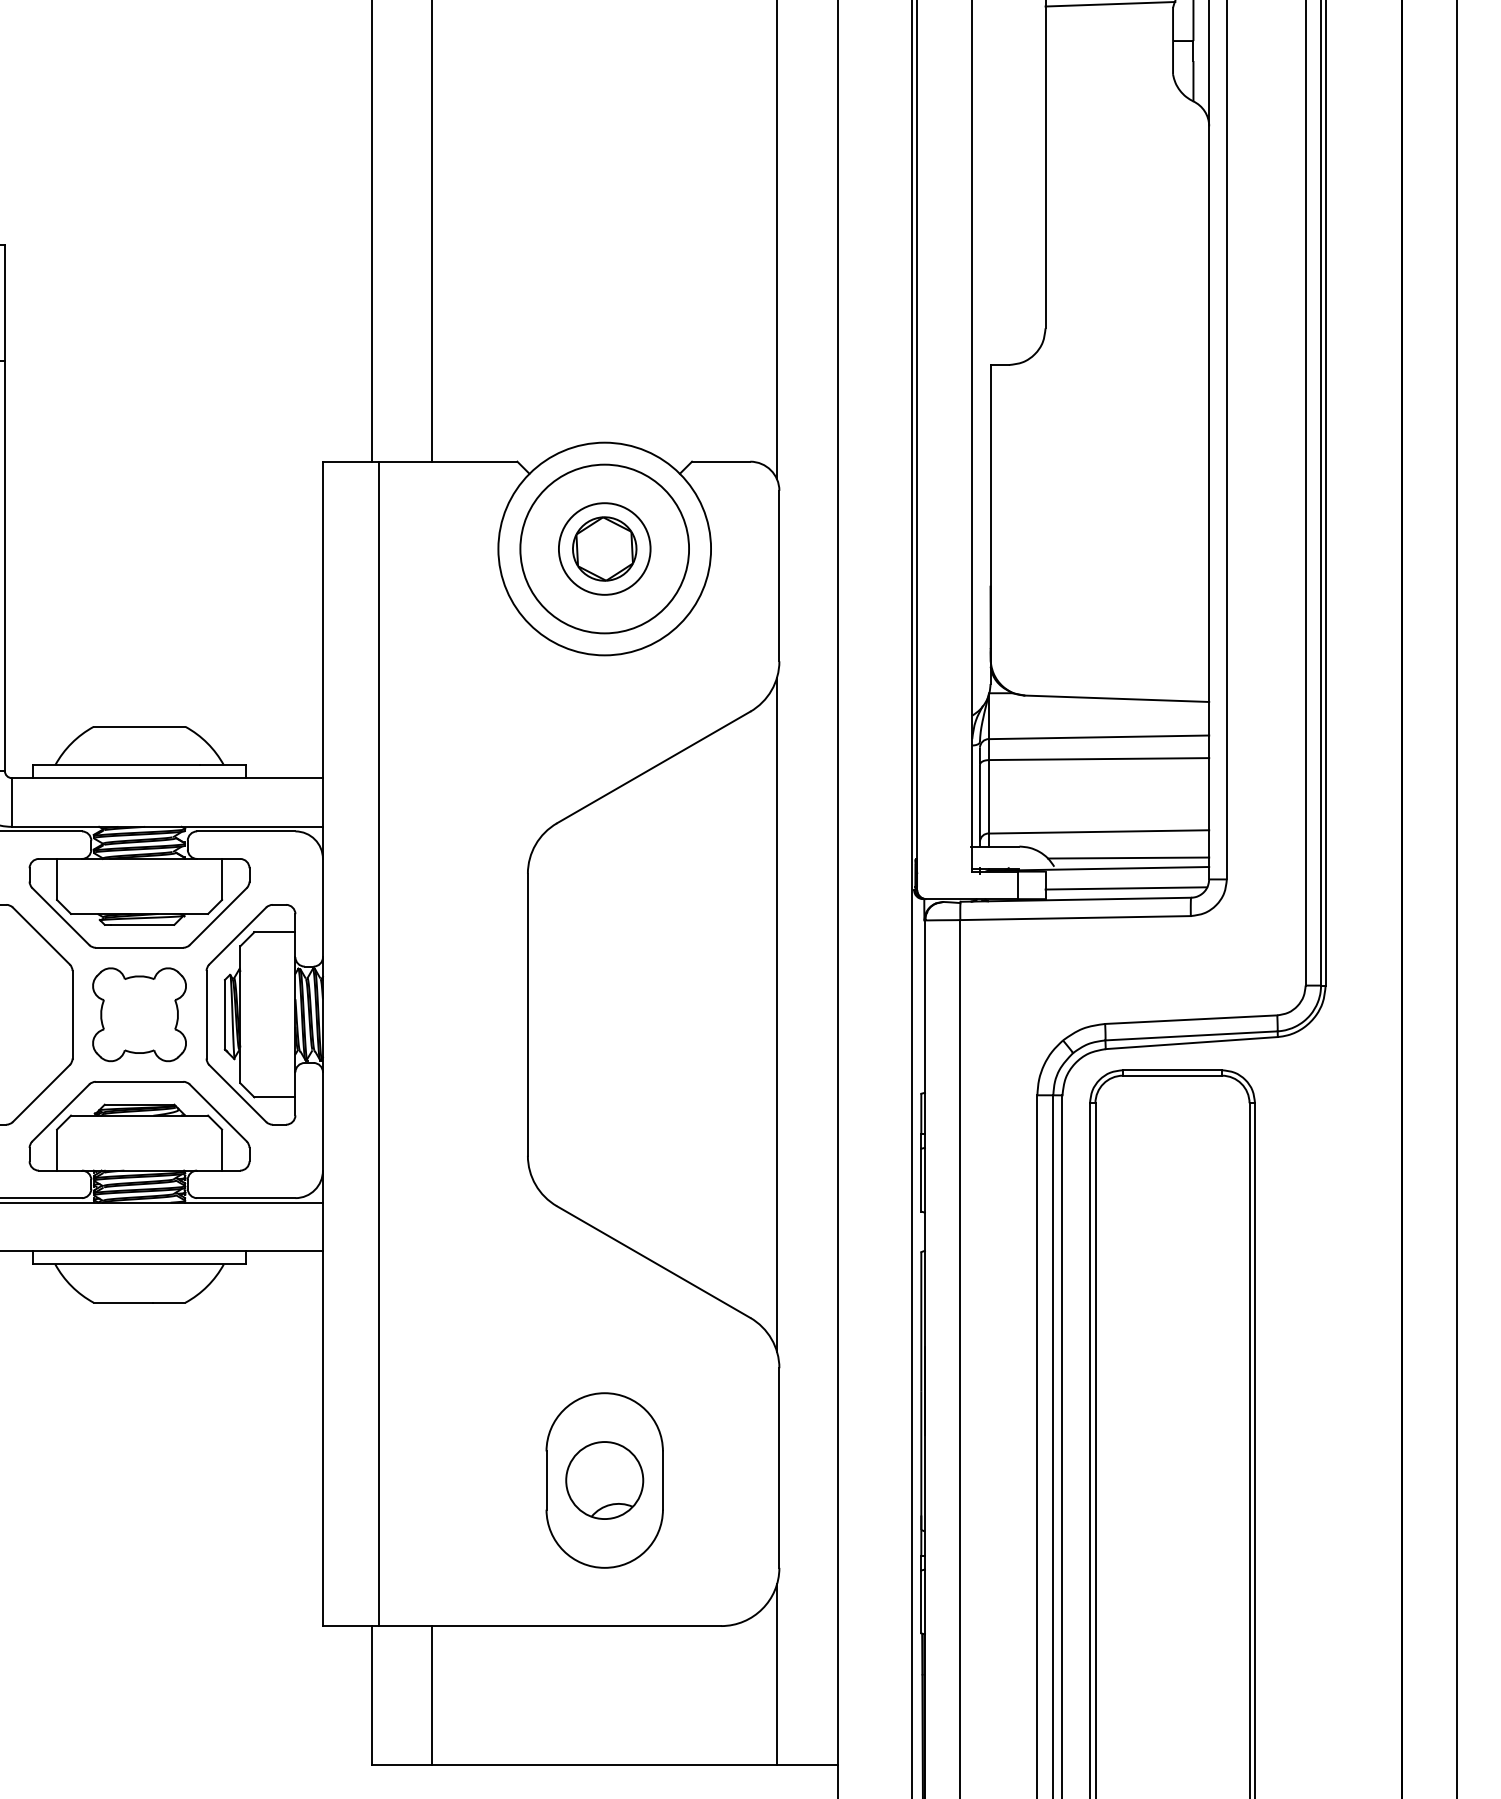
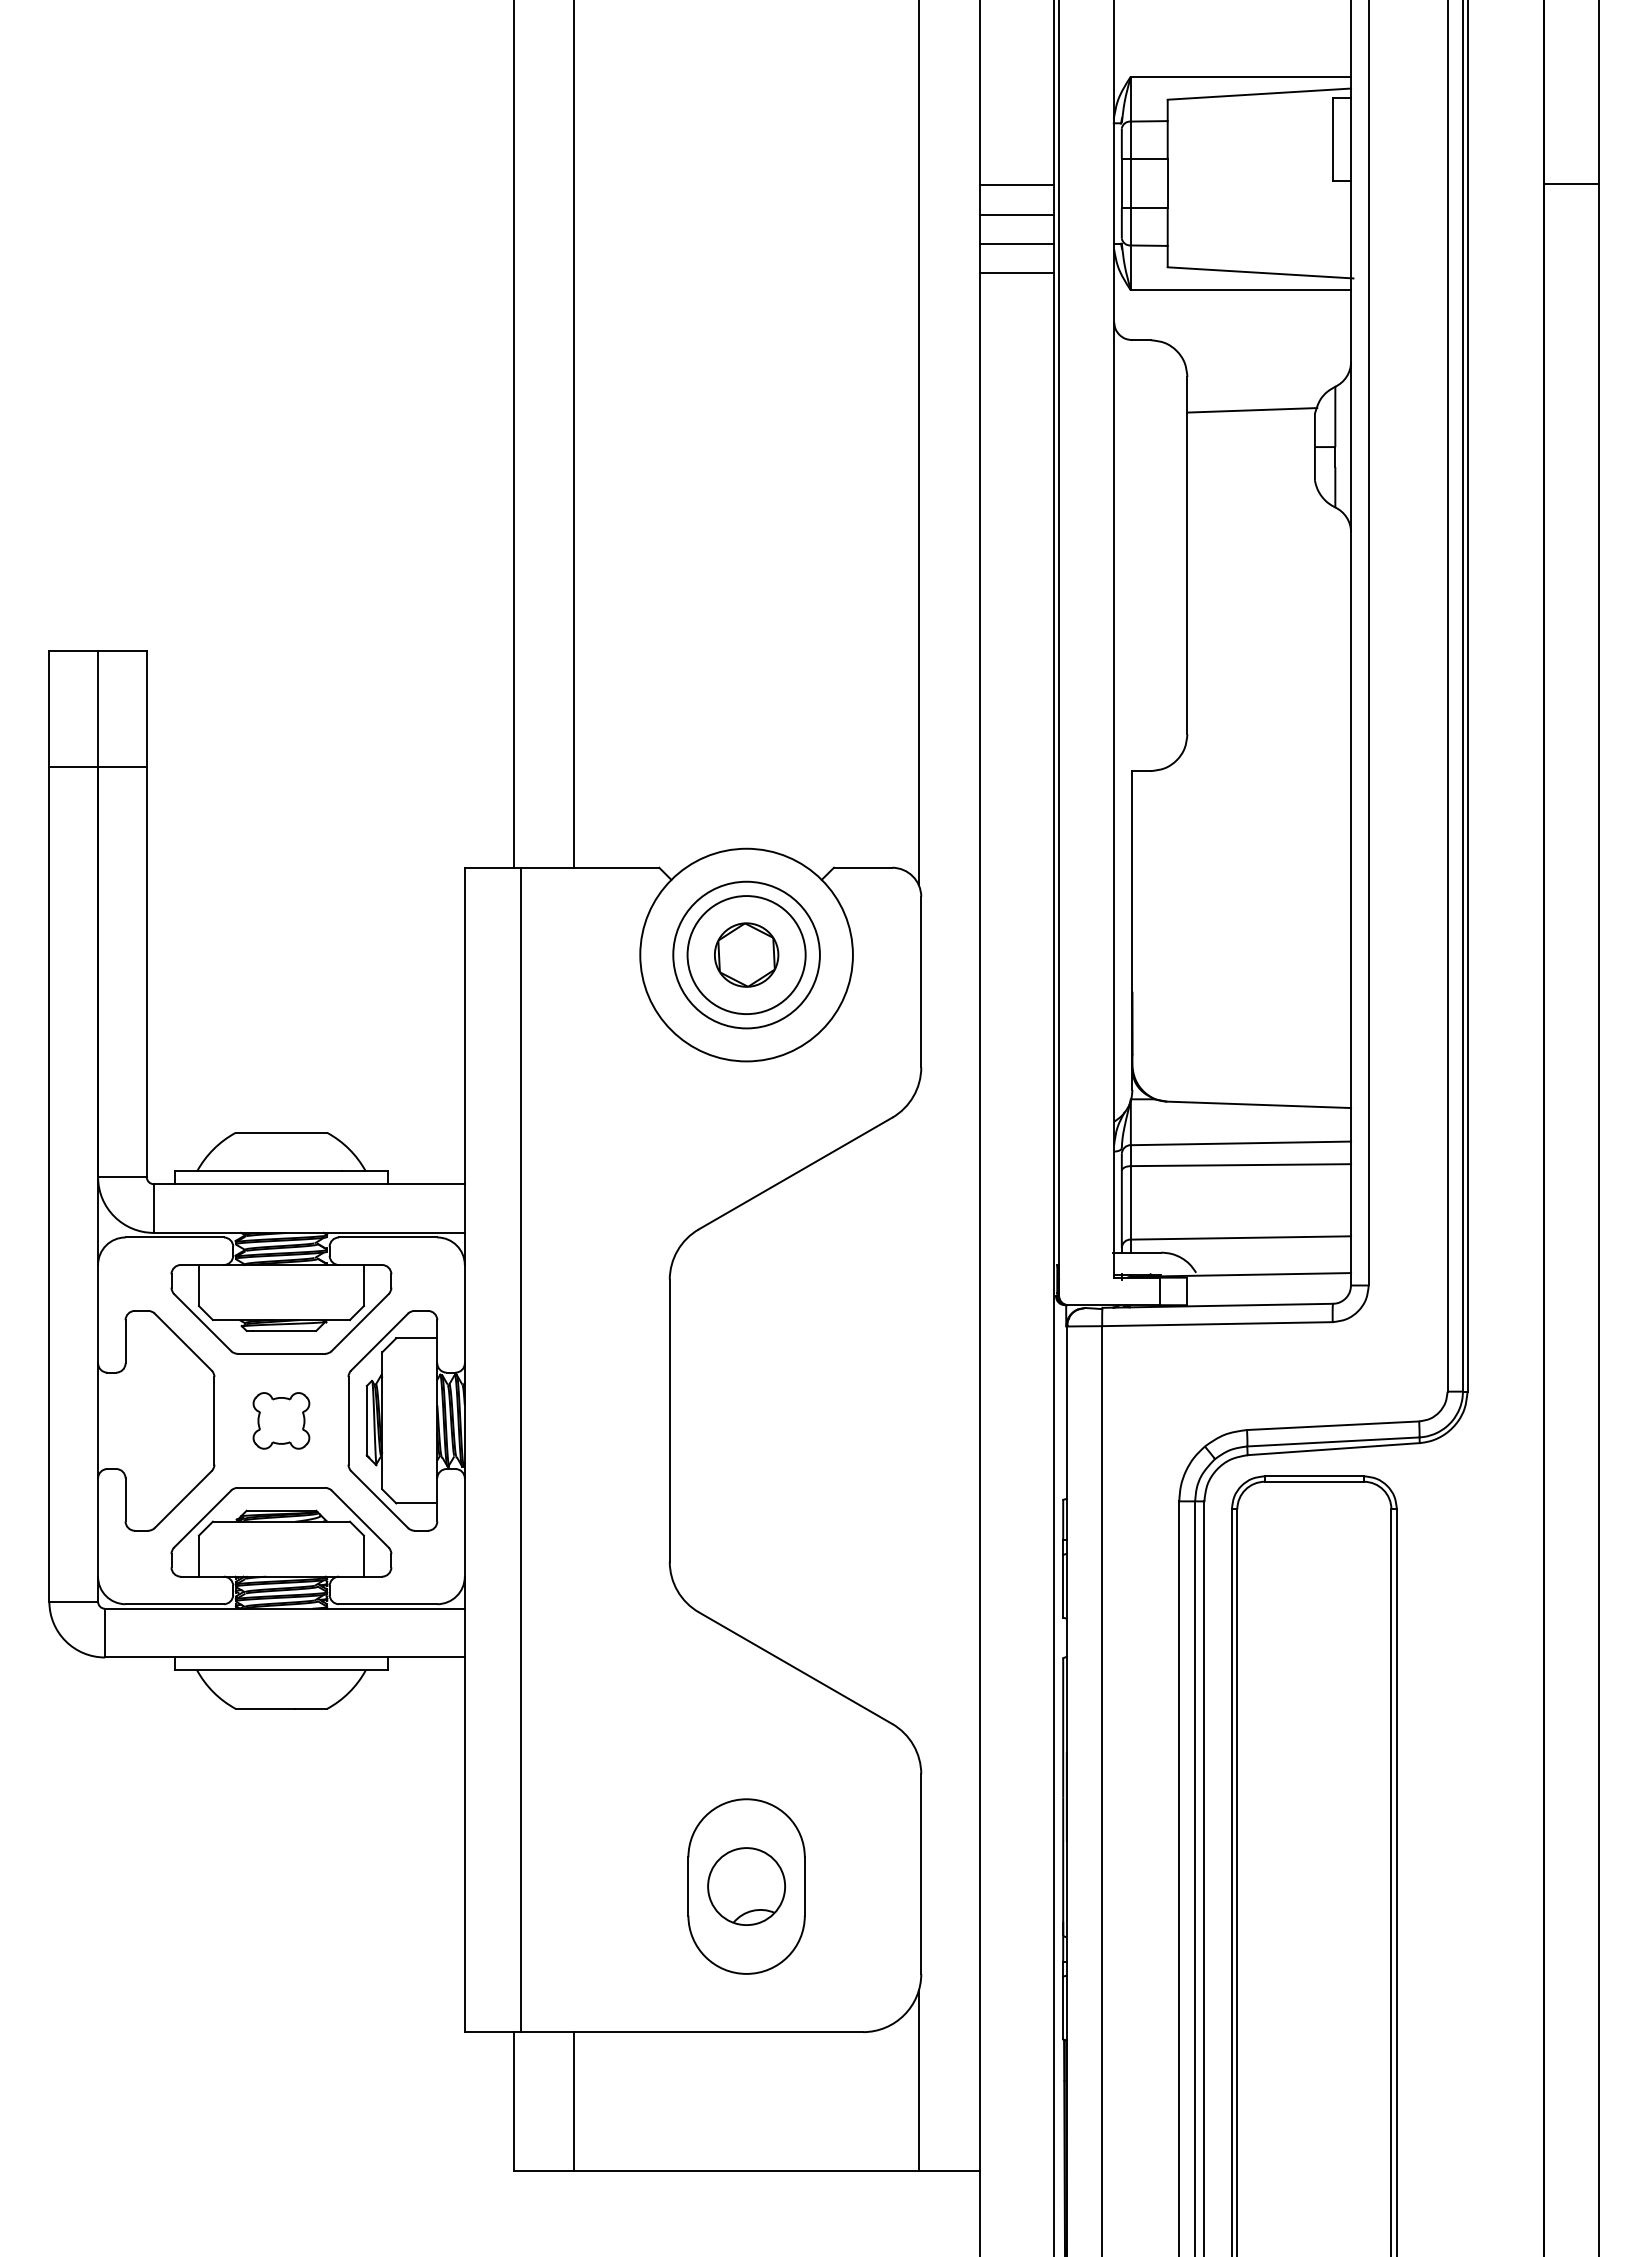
circle: (604, 548) -> (746, 954), size x0.7
circle: (604, 548) -> (746, 954), size x1.6
line: (1128, 857) -> (1270, 1263), removed
line: (1125, 888) -> (1267, 1294), removed
part: (139, 1014) -> (281, 1420), size x0.6
line: (776, 1014) -> (918, 1420), removed

